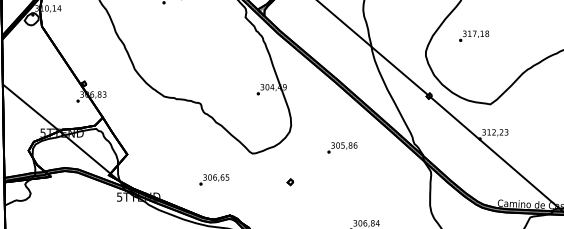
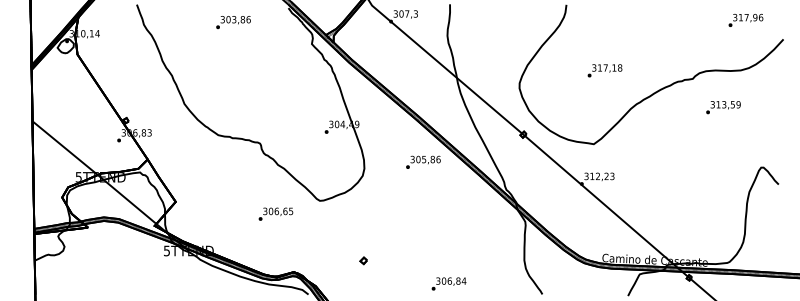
text: (473, 36) -> (604, 70), moved
text: (342, 147) -> (423, 161), moved
text: (213, 179) -> (275, 213), moved
part: (290, 181) -> (363, 260), moved

